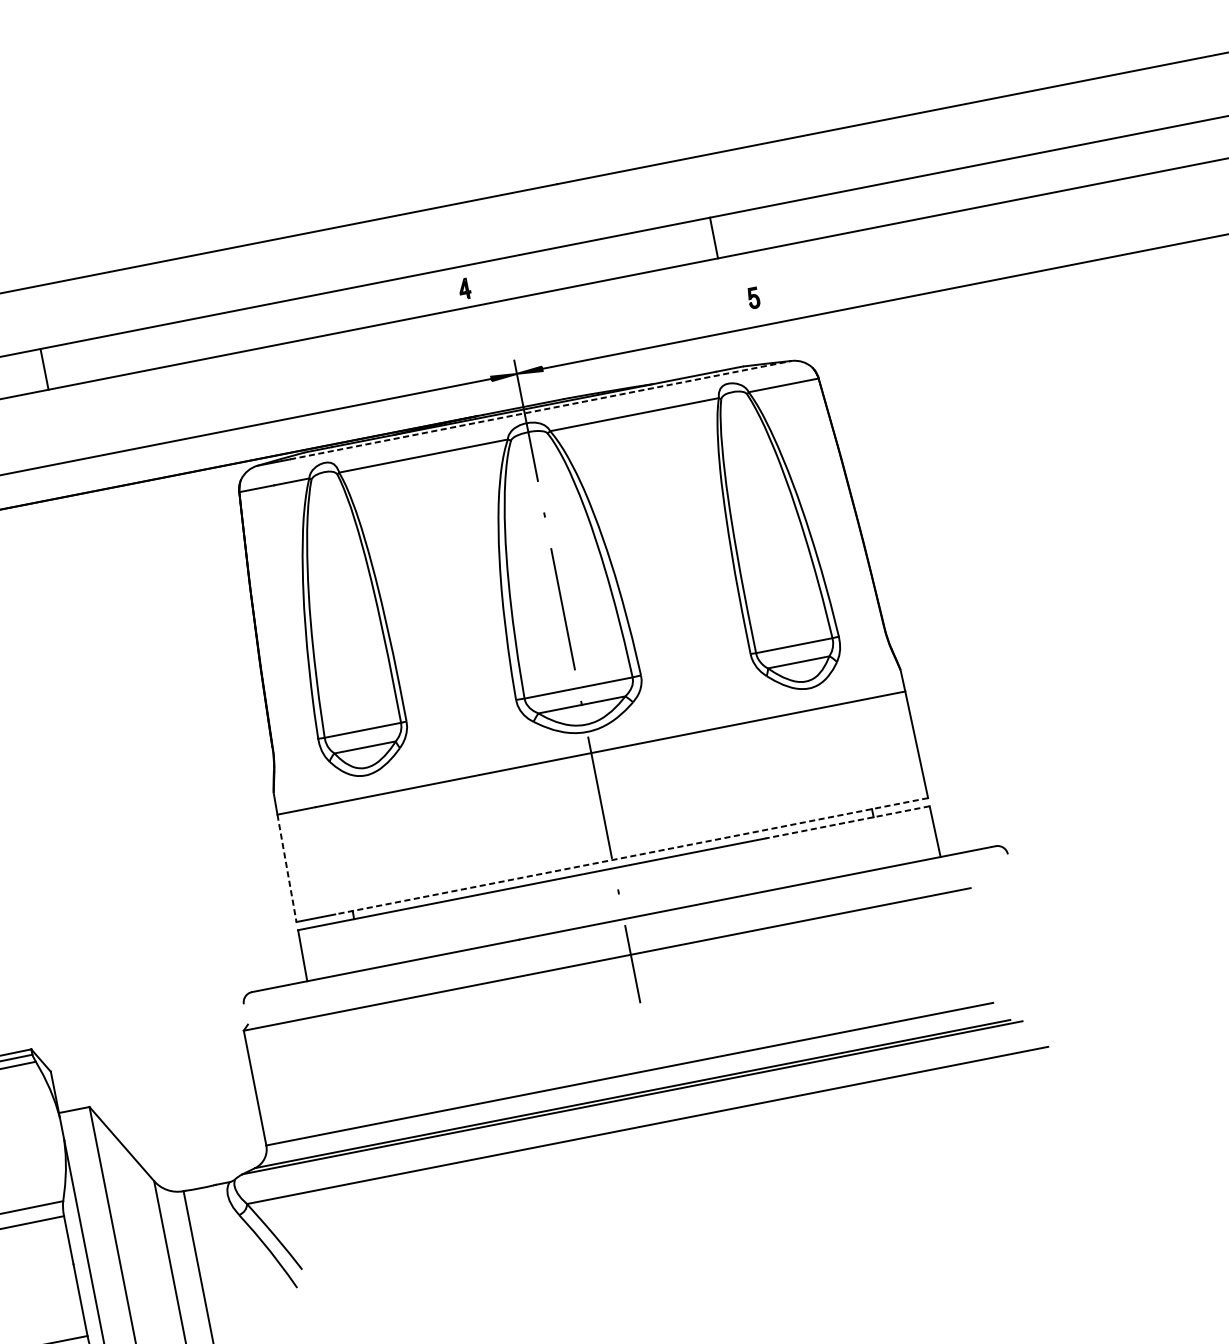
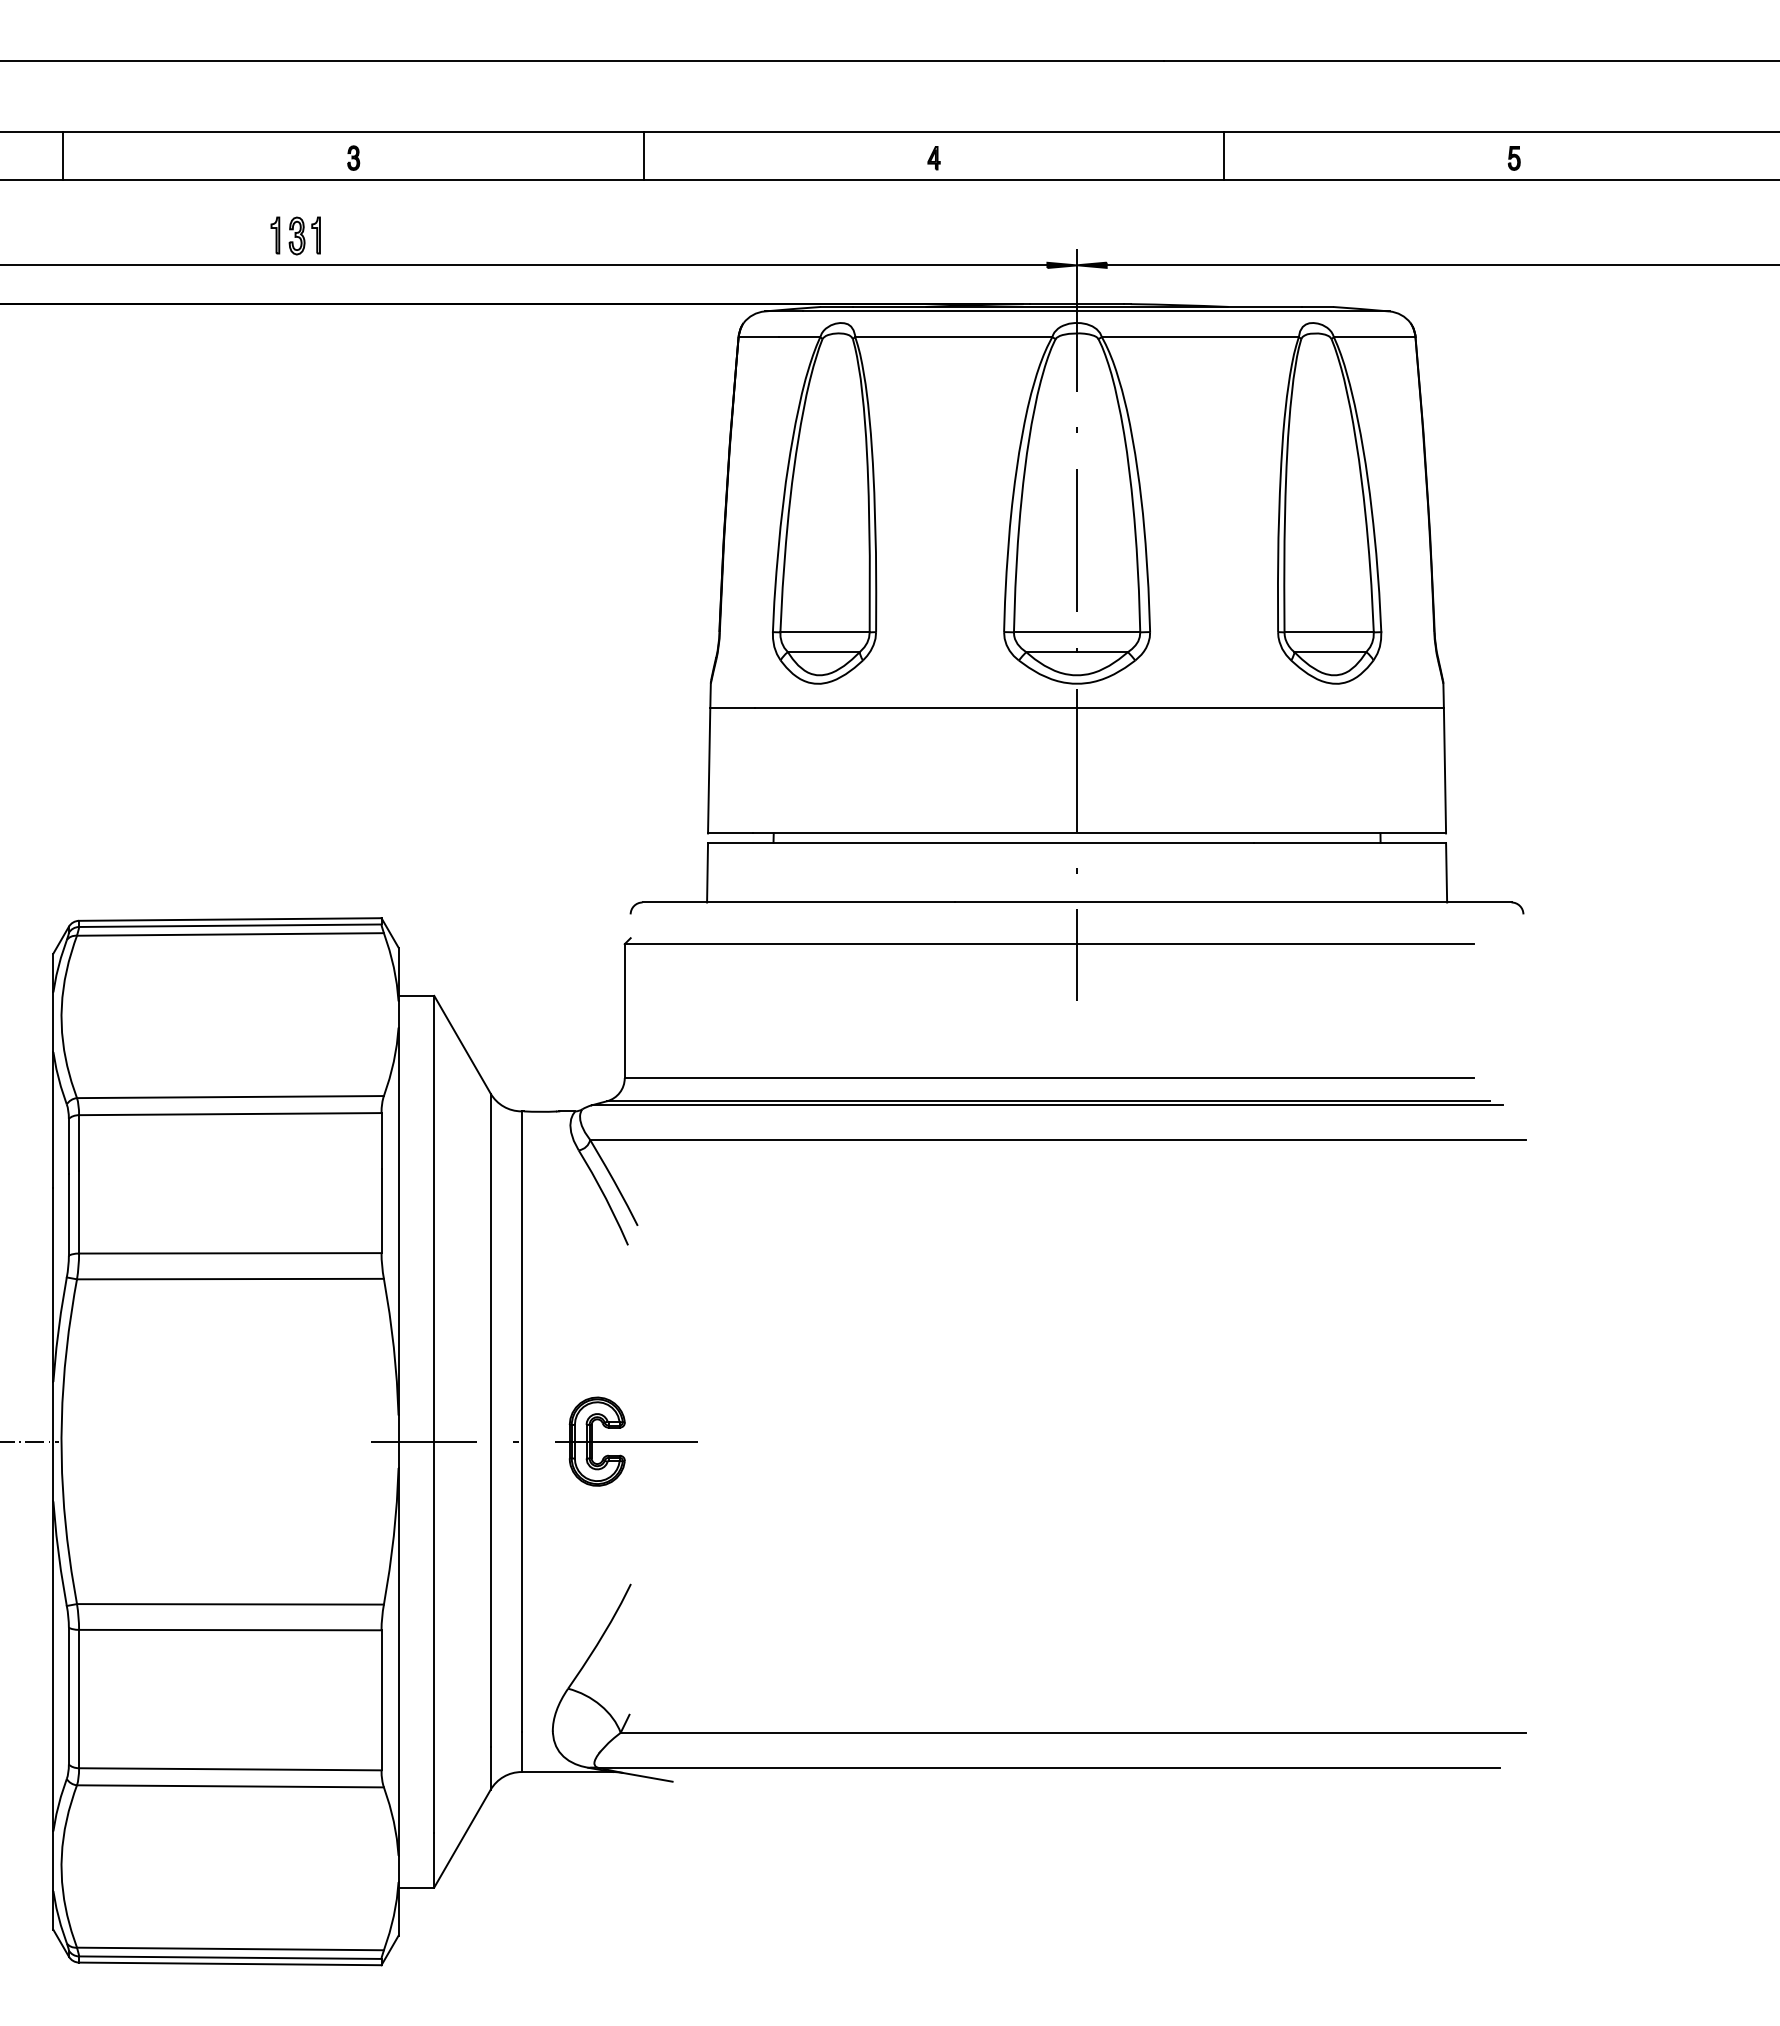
line: (713, 237) -> (1223, 155), moved
part: (464, 289) -> (933, 158), moved
part: (753, 298) -> (1514, 158), moved
line: (44, 368) -> (643, 155), moved
line: (541, 410) -> (1096, 311), dashed -> solid
line: (846, 822) -> (1349, 842), dashed -> solid
line: (631, 856) -> (1099, 833), dashed -> solid
line: (287, 867) -> (709, 770), dashed -> solid

